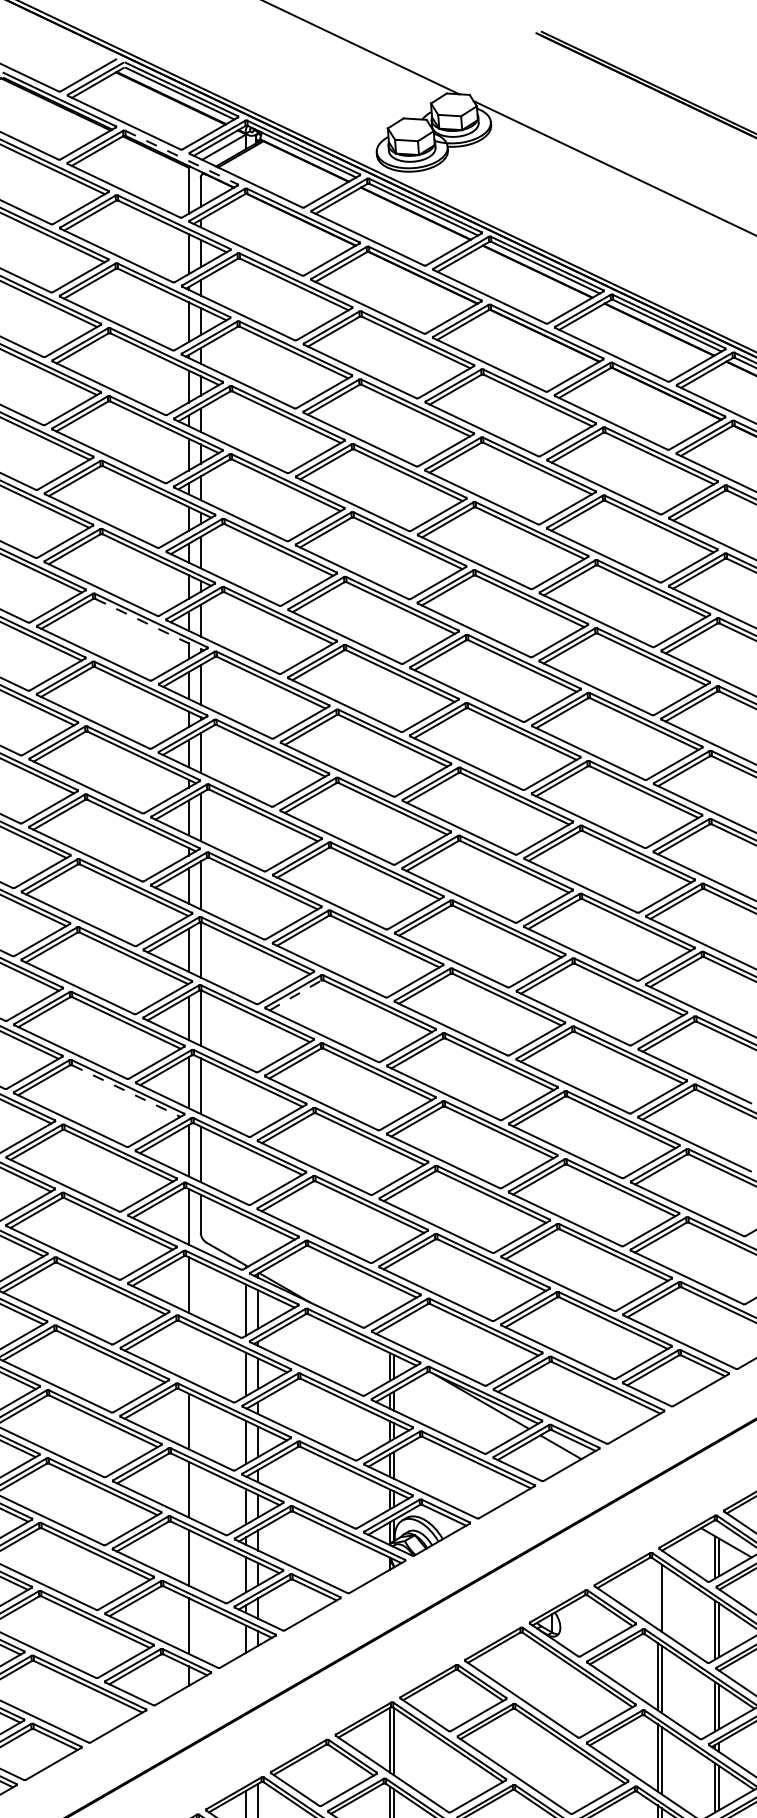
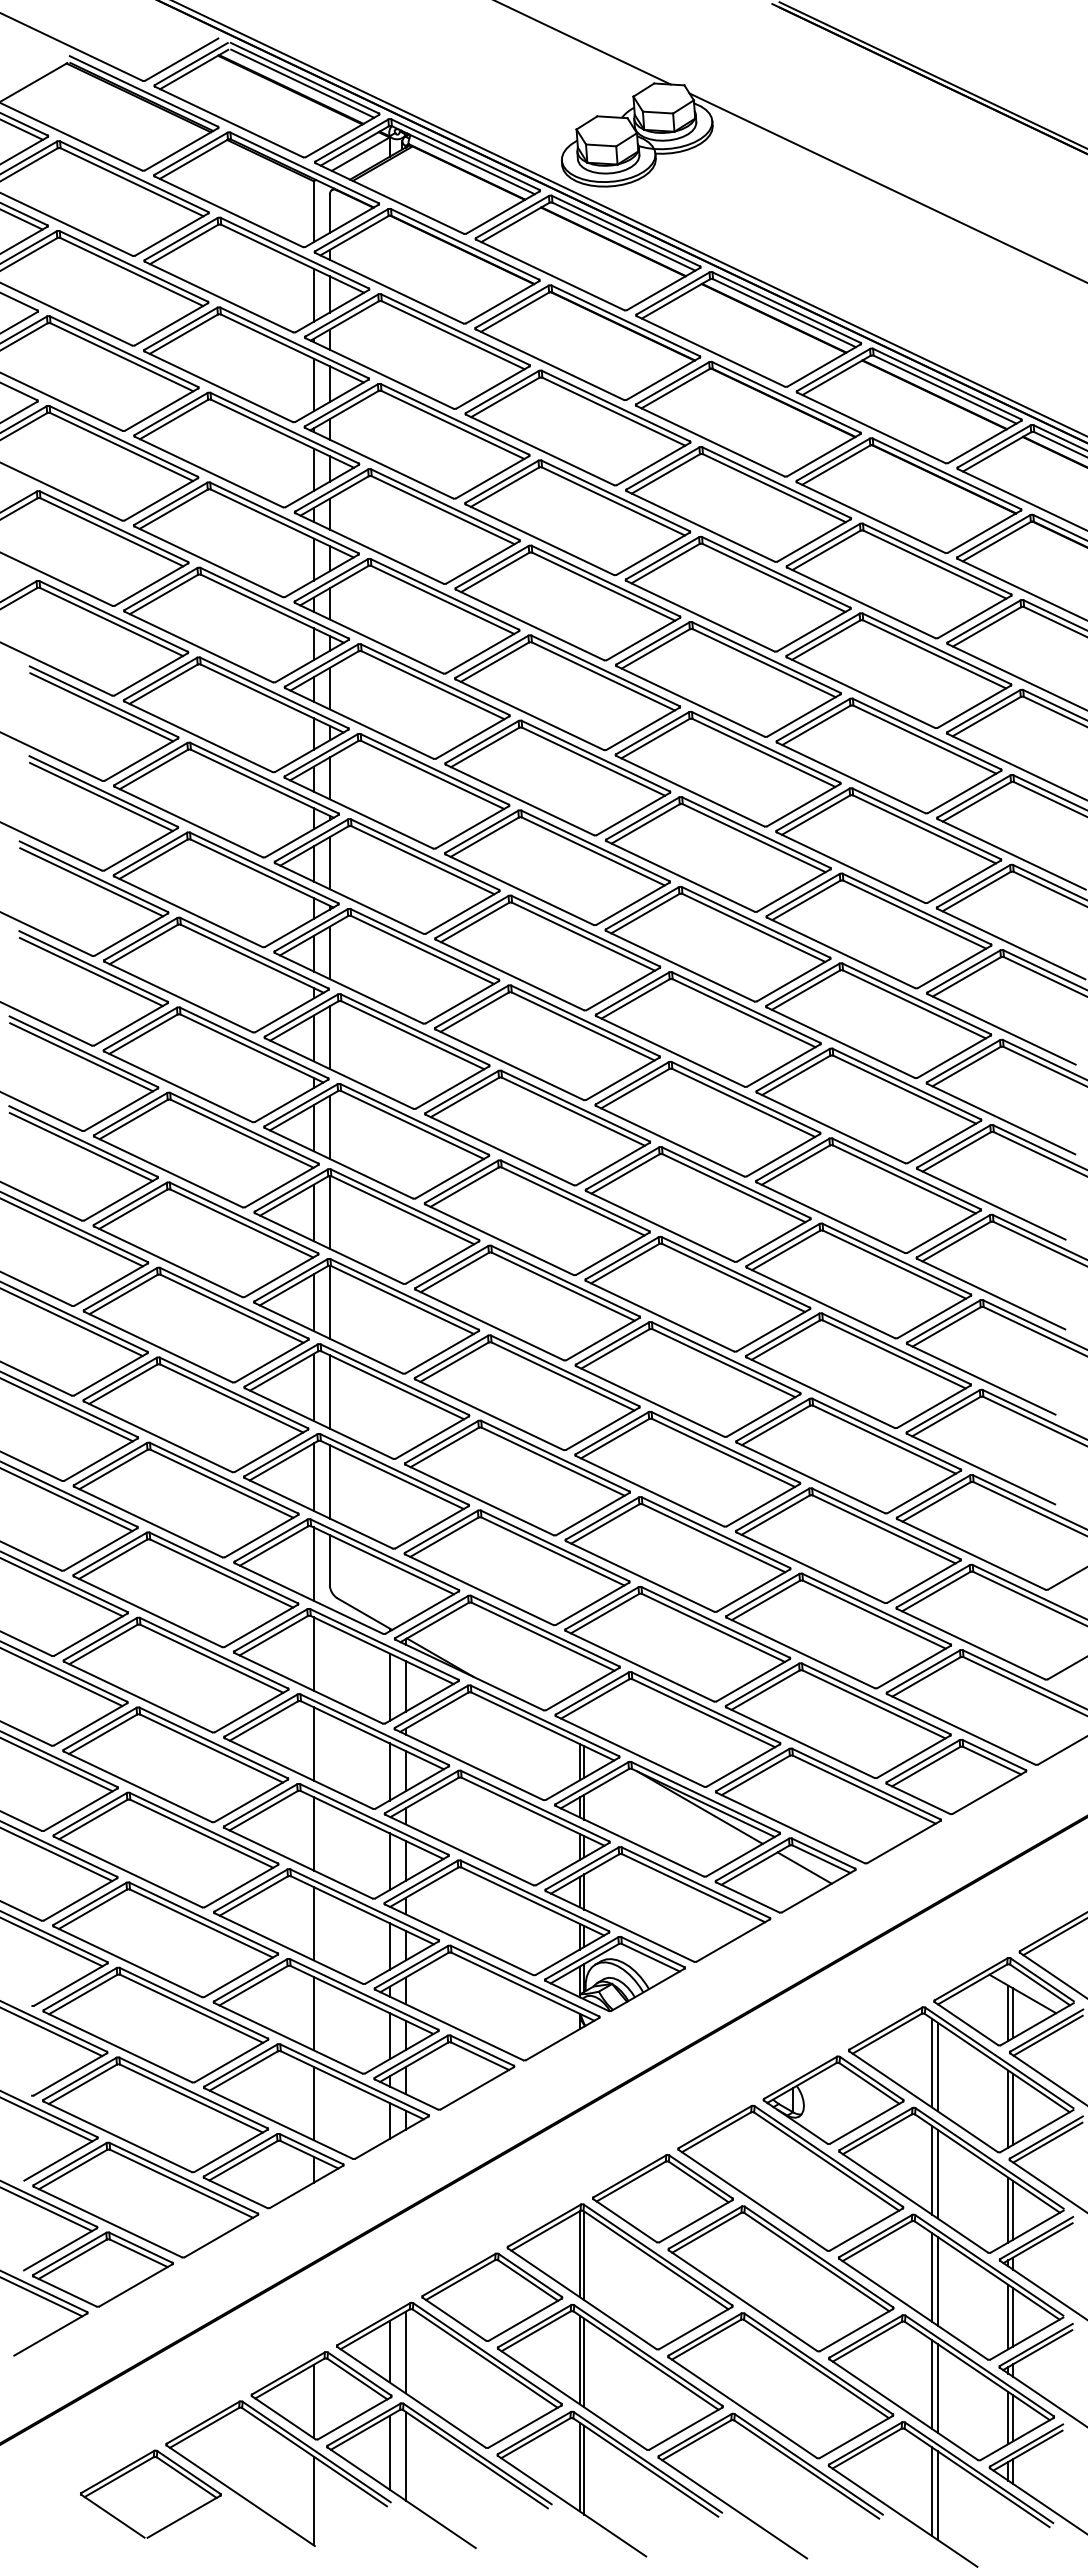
line: (181, 158) -> (304, 168), dashed -> solid
line: (149, 624) -> (262, 783), dashed -> solid
line: (296, 995) -> (455, 1272), dashed -> solid
line: (126, 1091) -> (232, 1398), dashed -> solid
line: (188, 1352) -> (313, 1743), added
line: (657, 1594) -> (932, 2062), added

